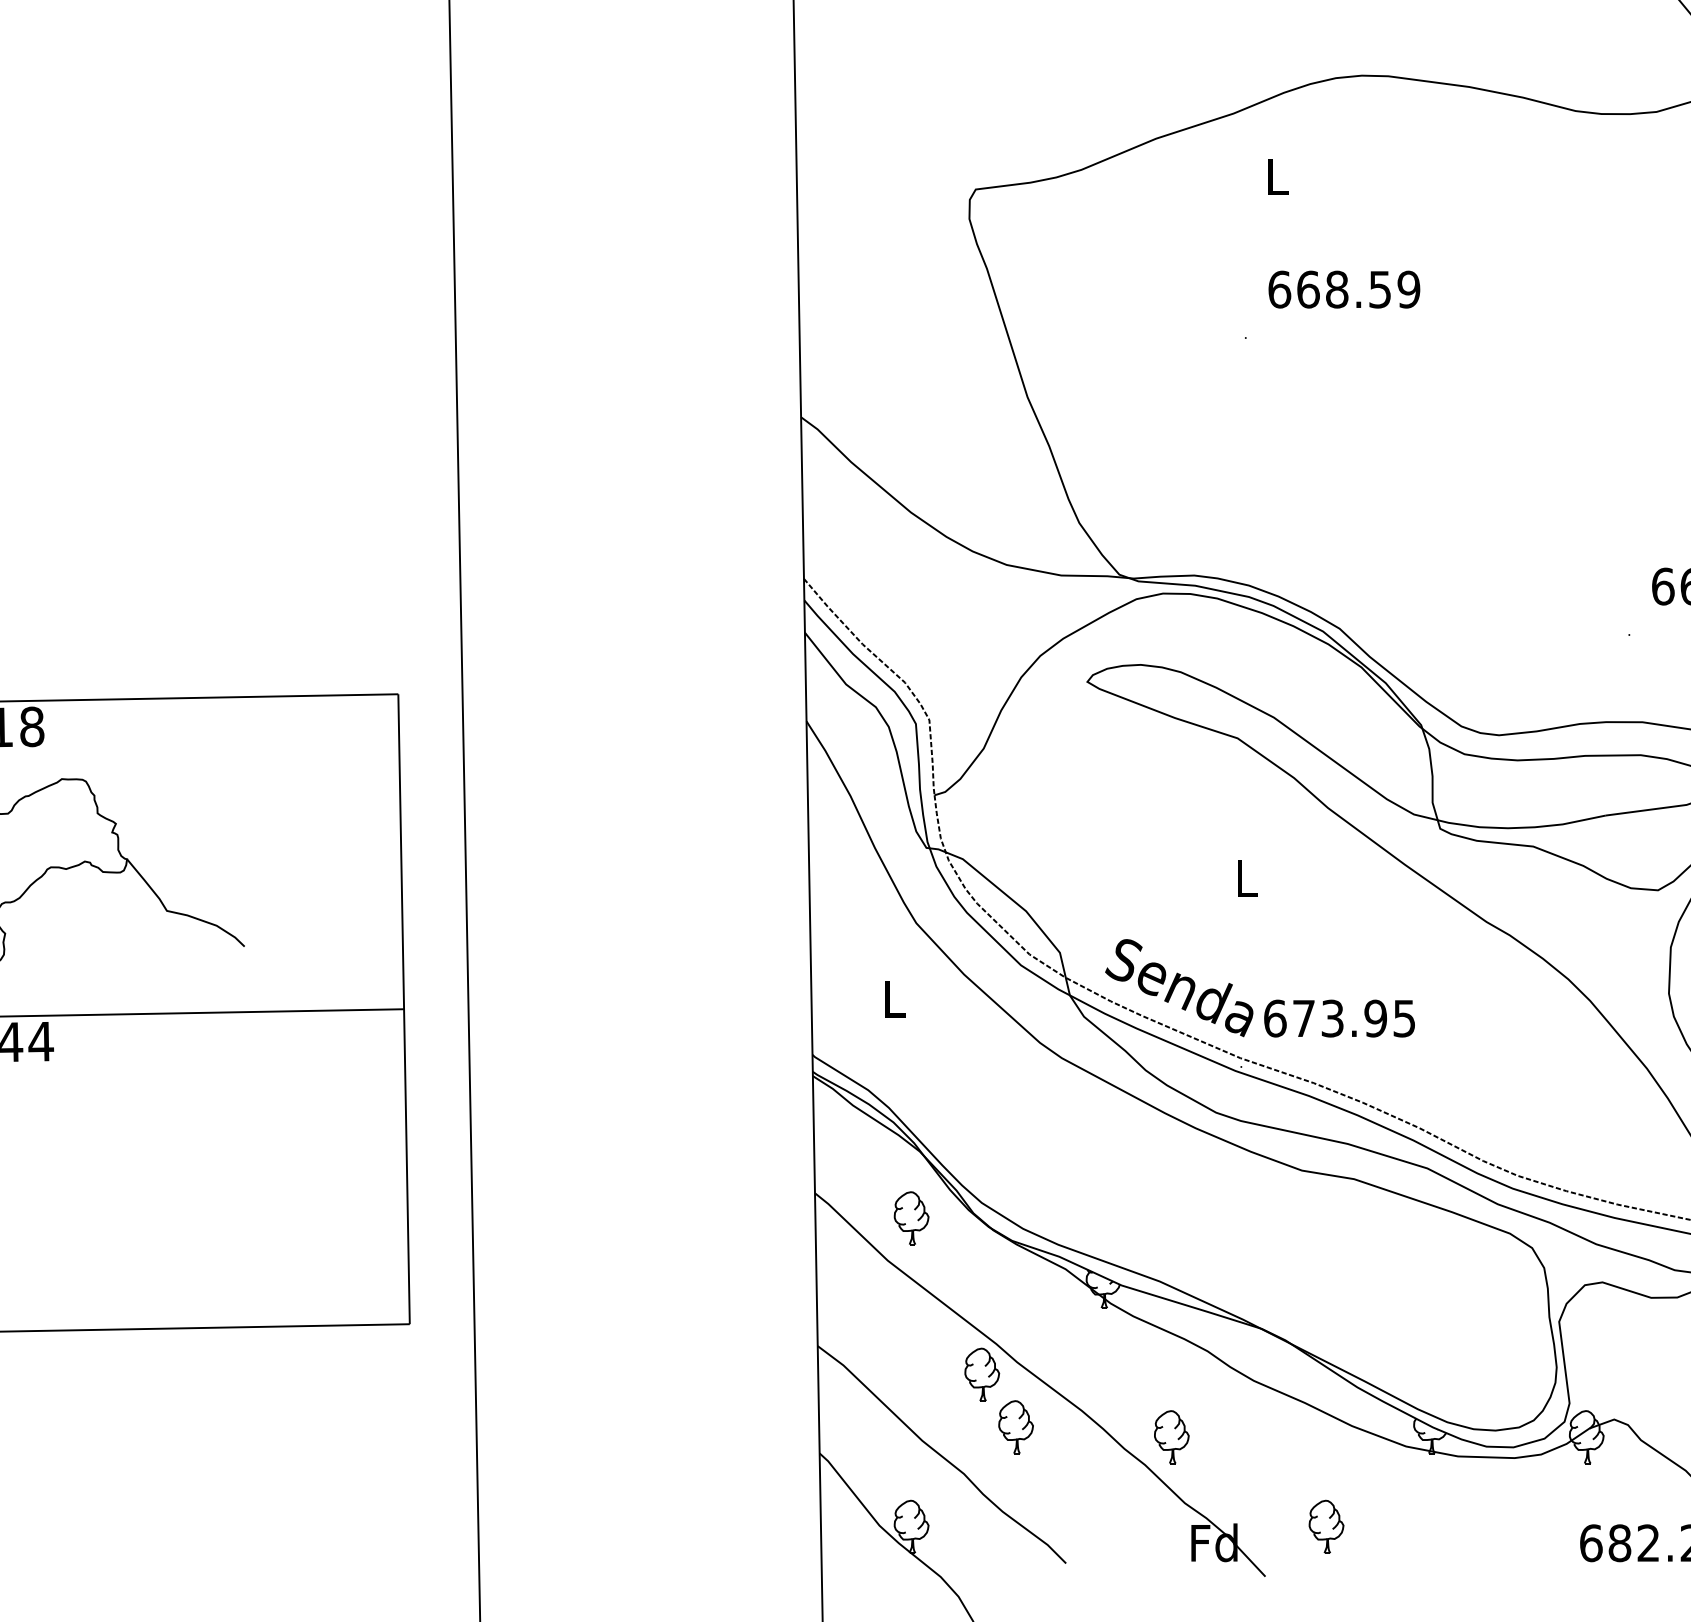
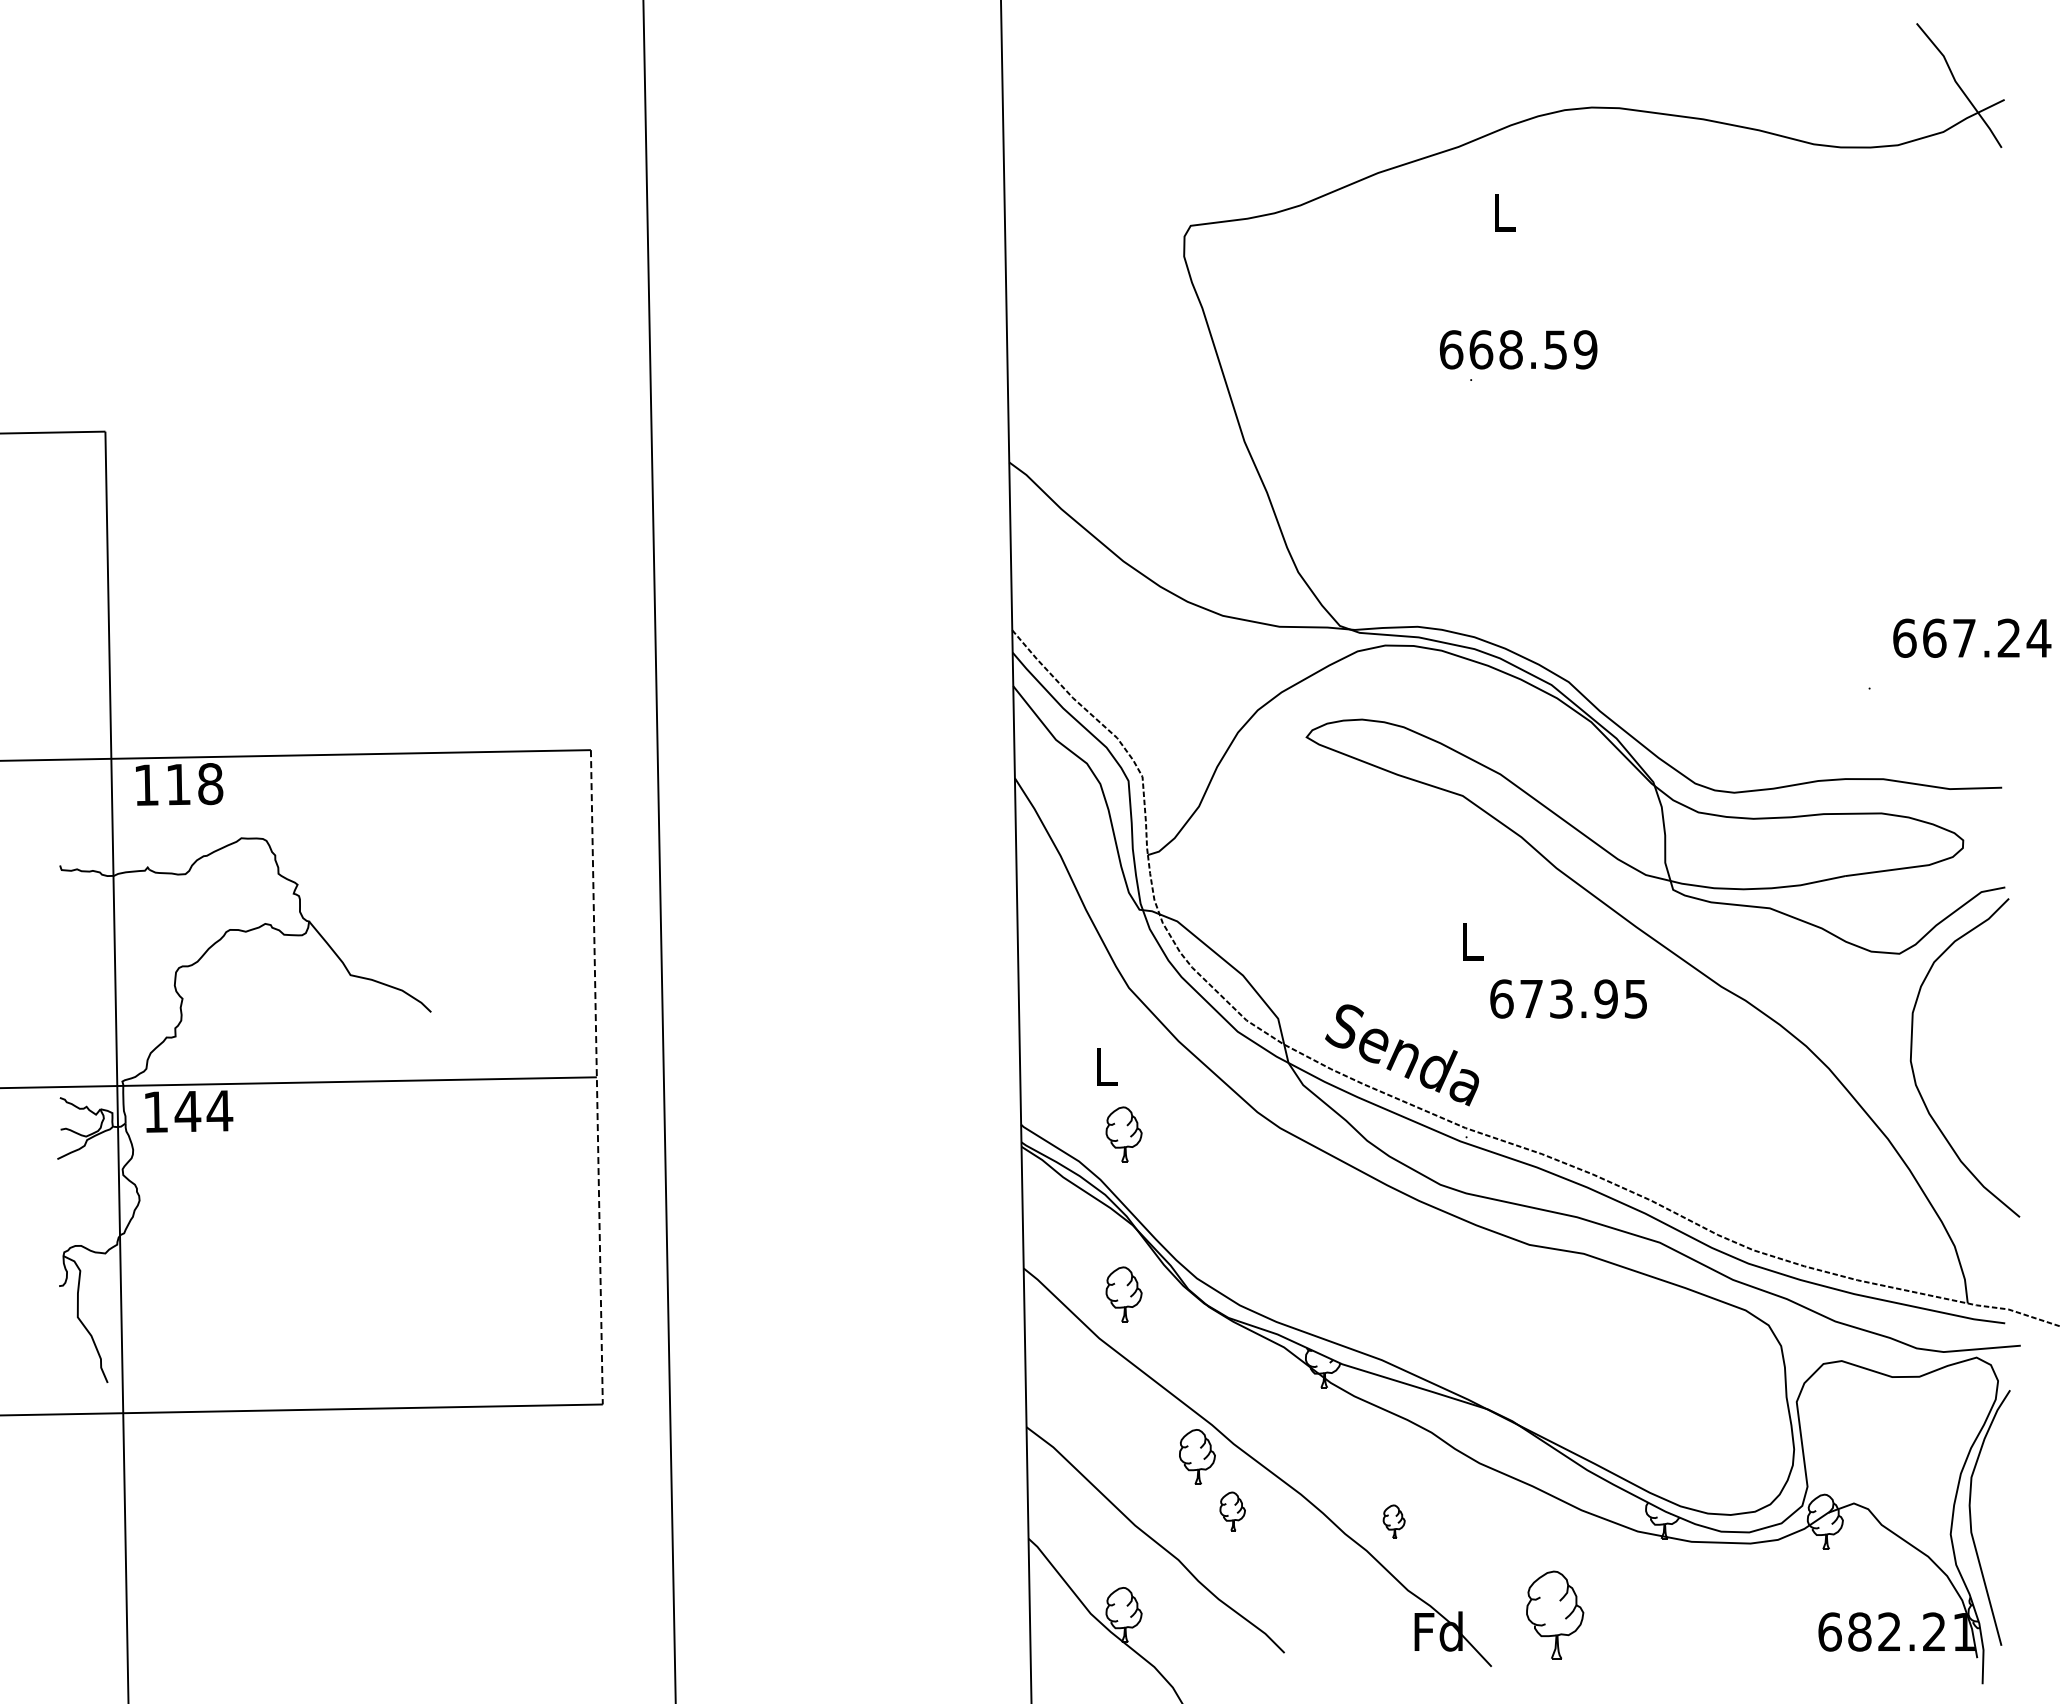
text: (1344, 289) -> (1518, 349), moved
line: (403, 1009) -> (596, 1077), solid -> dashed
text: (1339, 1018) -> (1568, 998), moved
part: (911, 1064) -> (1123, 1134), added
part: (1015, 1427) -> (1232, 1511), size x0.7
part: (1170, 1436) -> (1393, 1521), size x0.6
part: (1325, 1526) -> (1554, 1614), size x1.6

